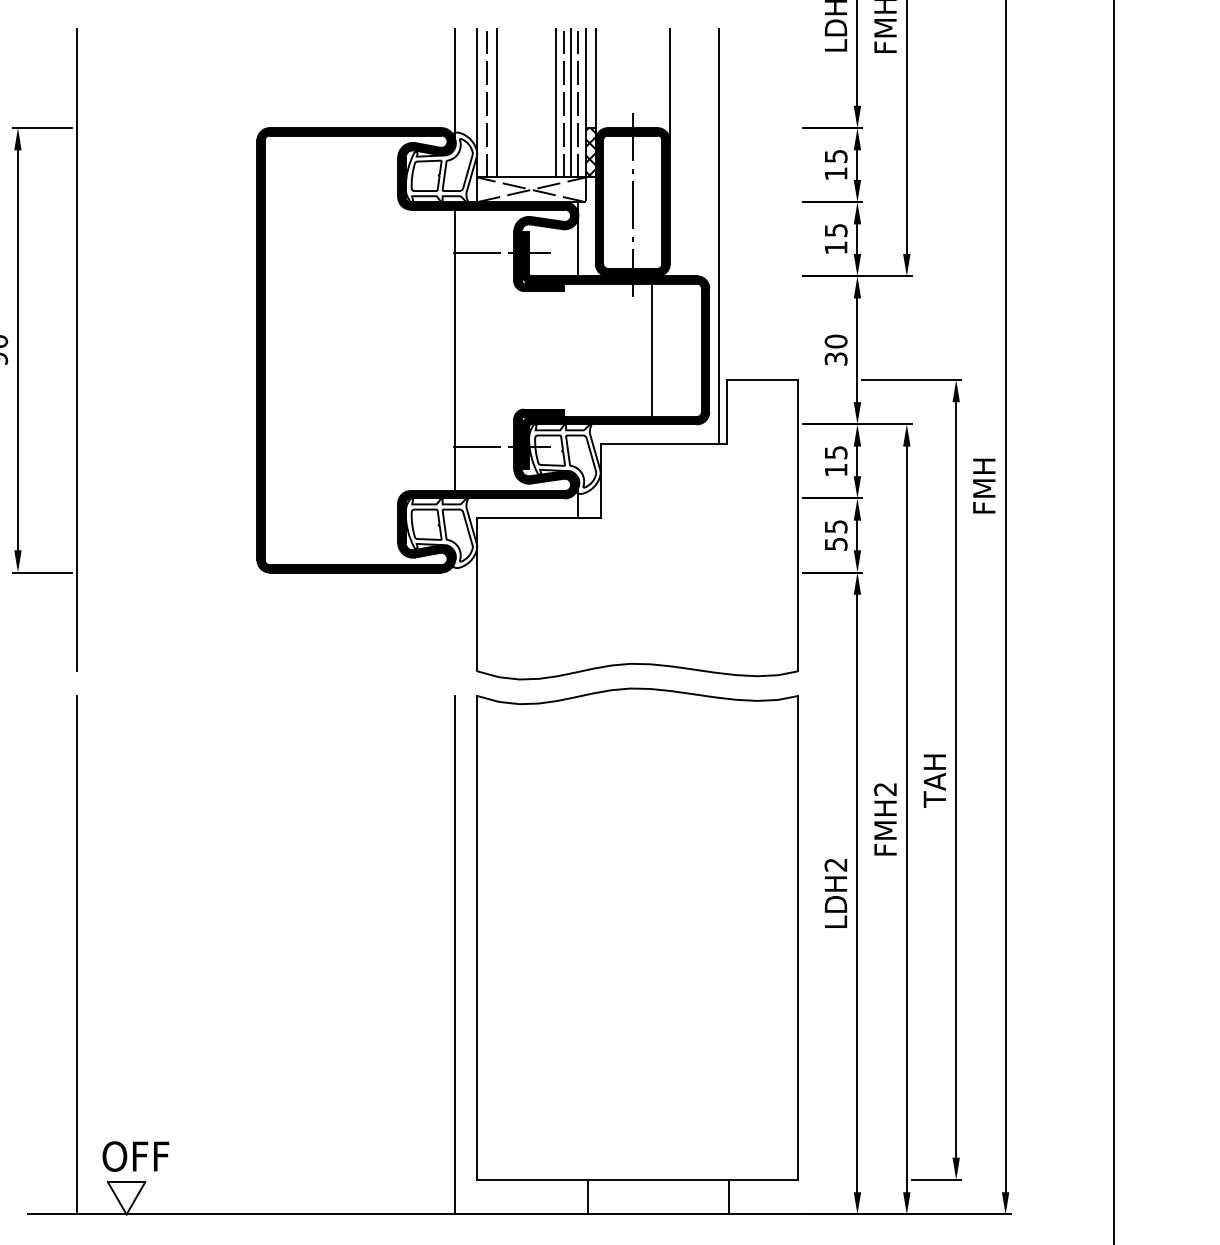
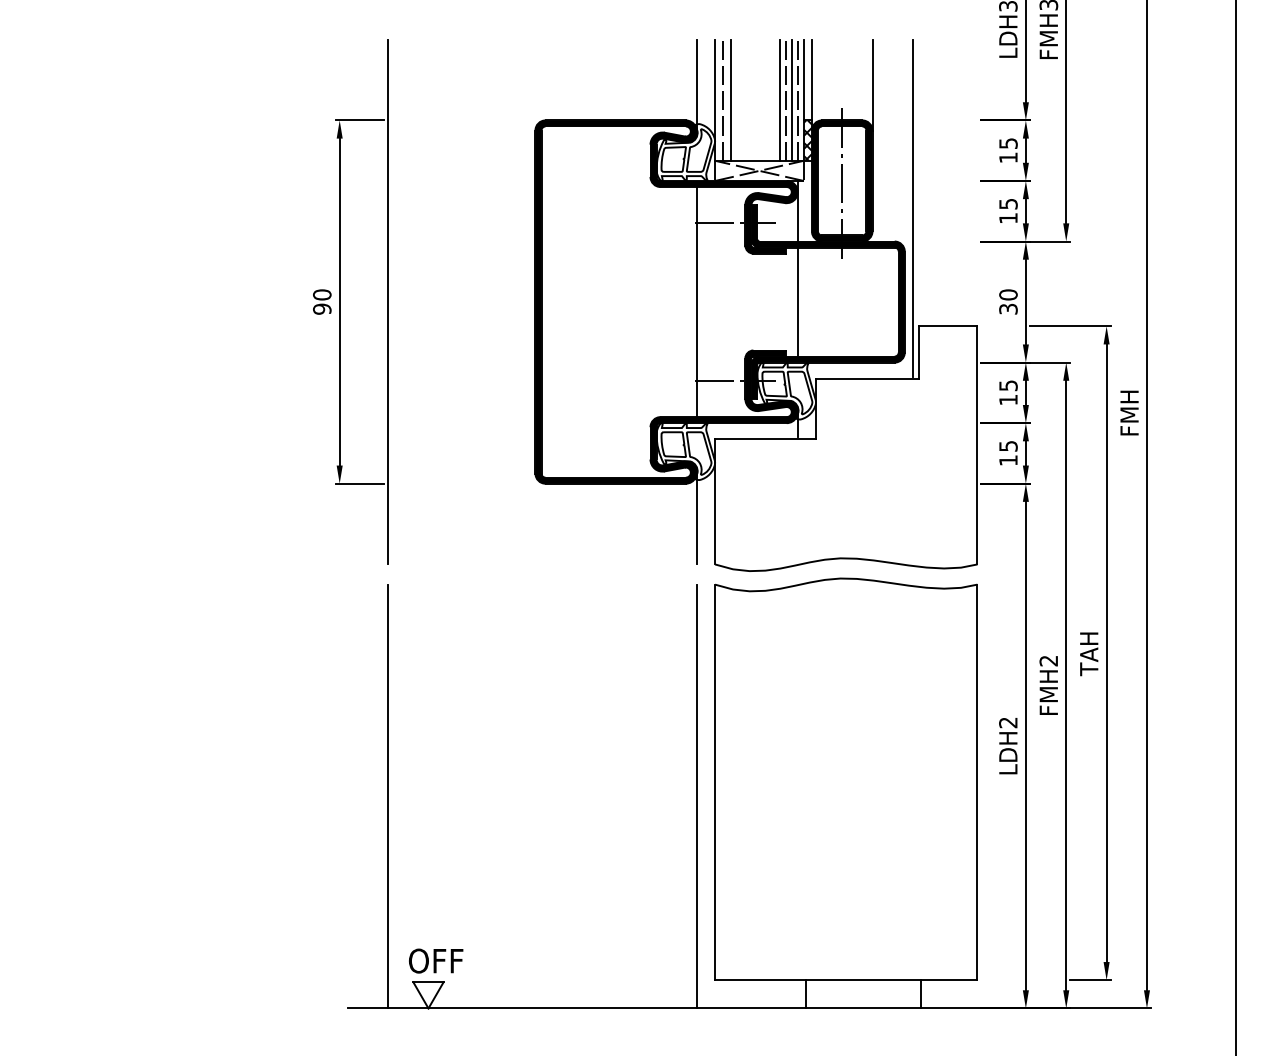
line: (651, 349) -> (797, 301), moved
text: (836, 544) -> (1008, 460), 55 -> 15
line: (454, 615) -> (696, 518), added

